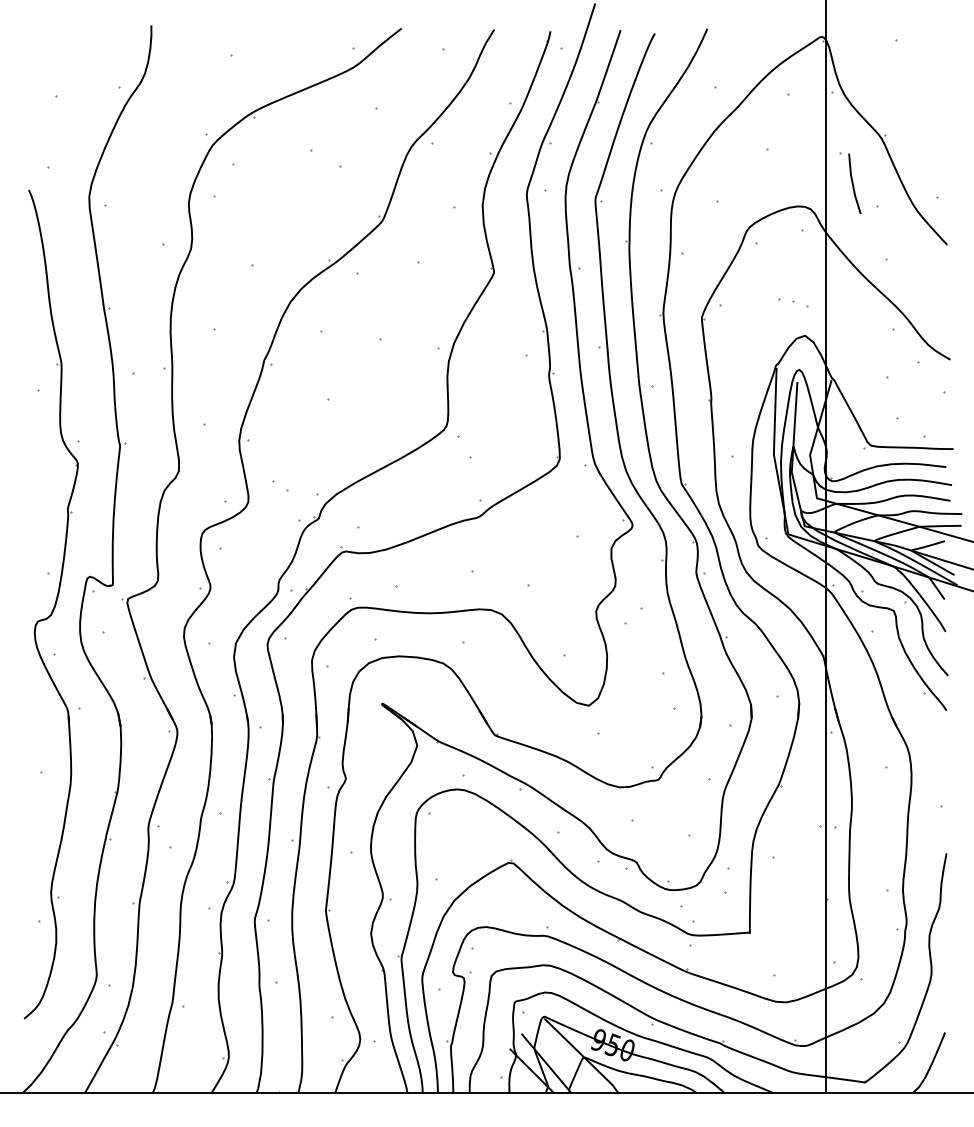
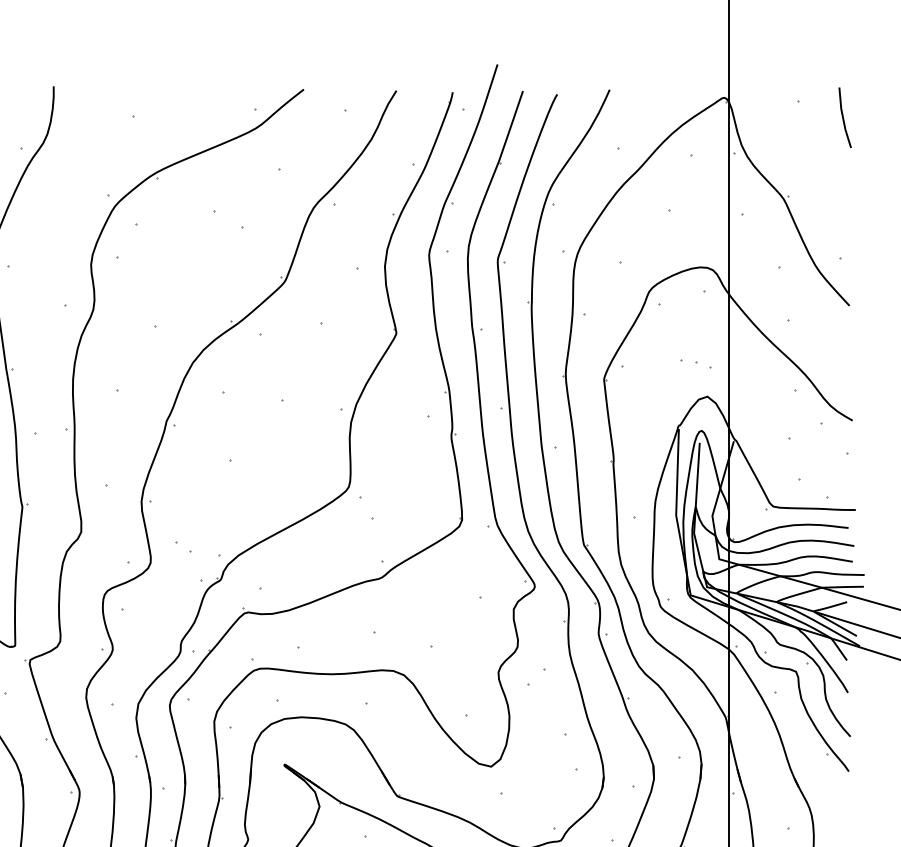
line: (853, 183) -> (843, 117), moved

